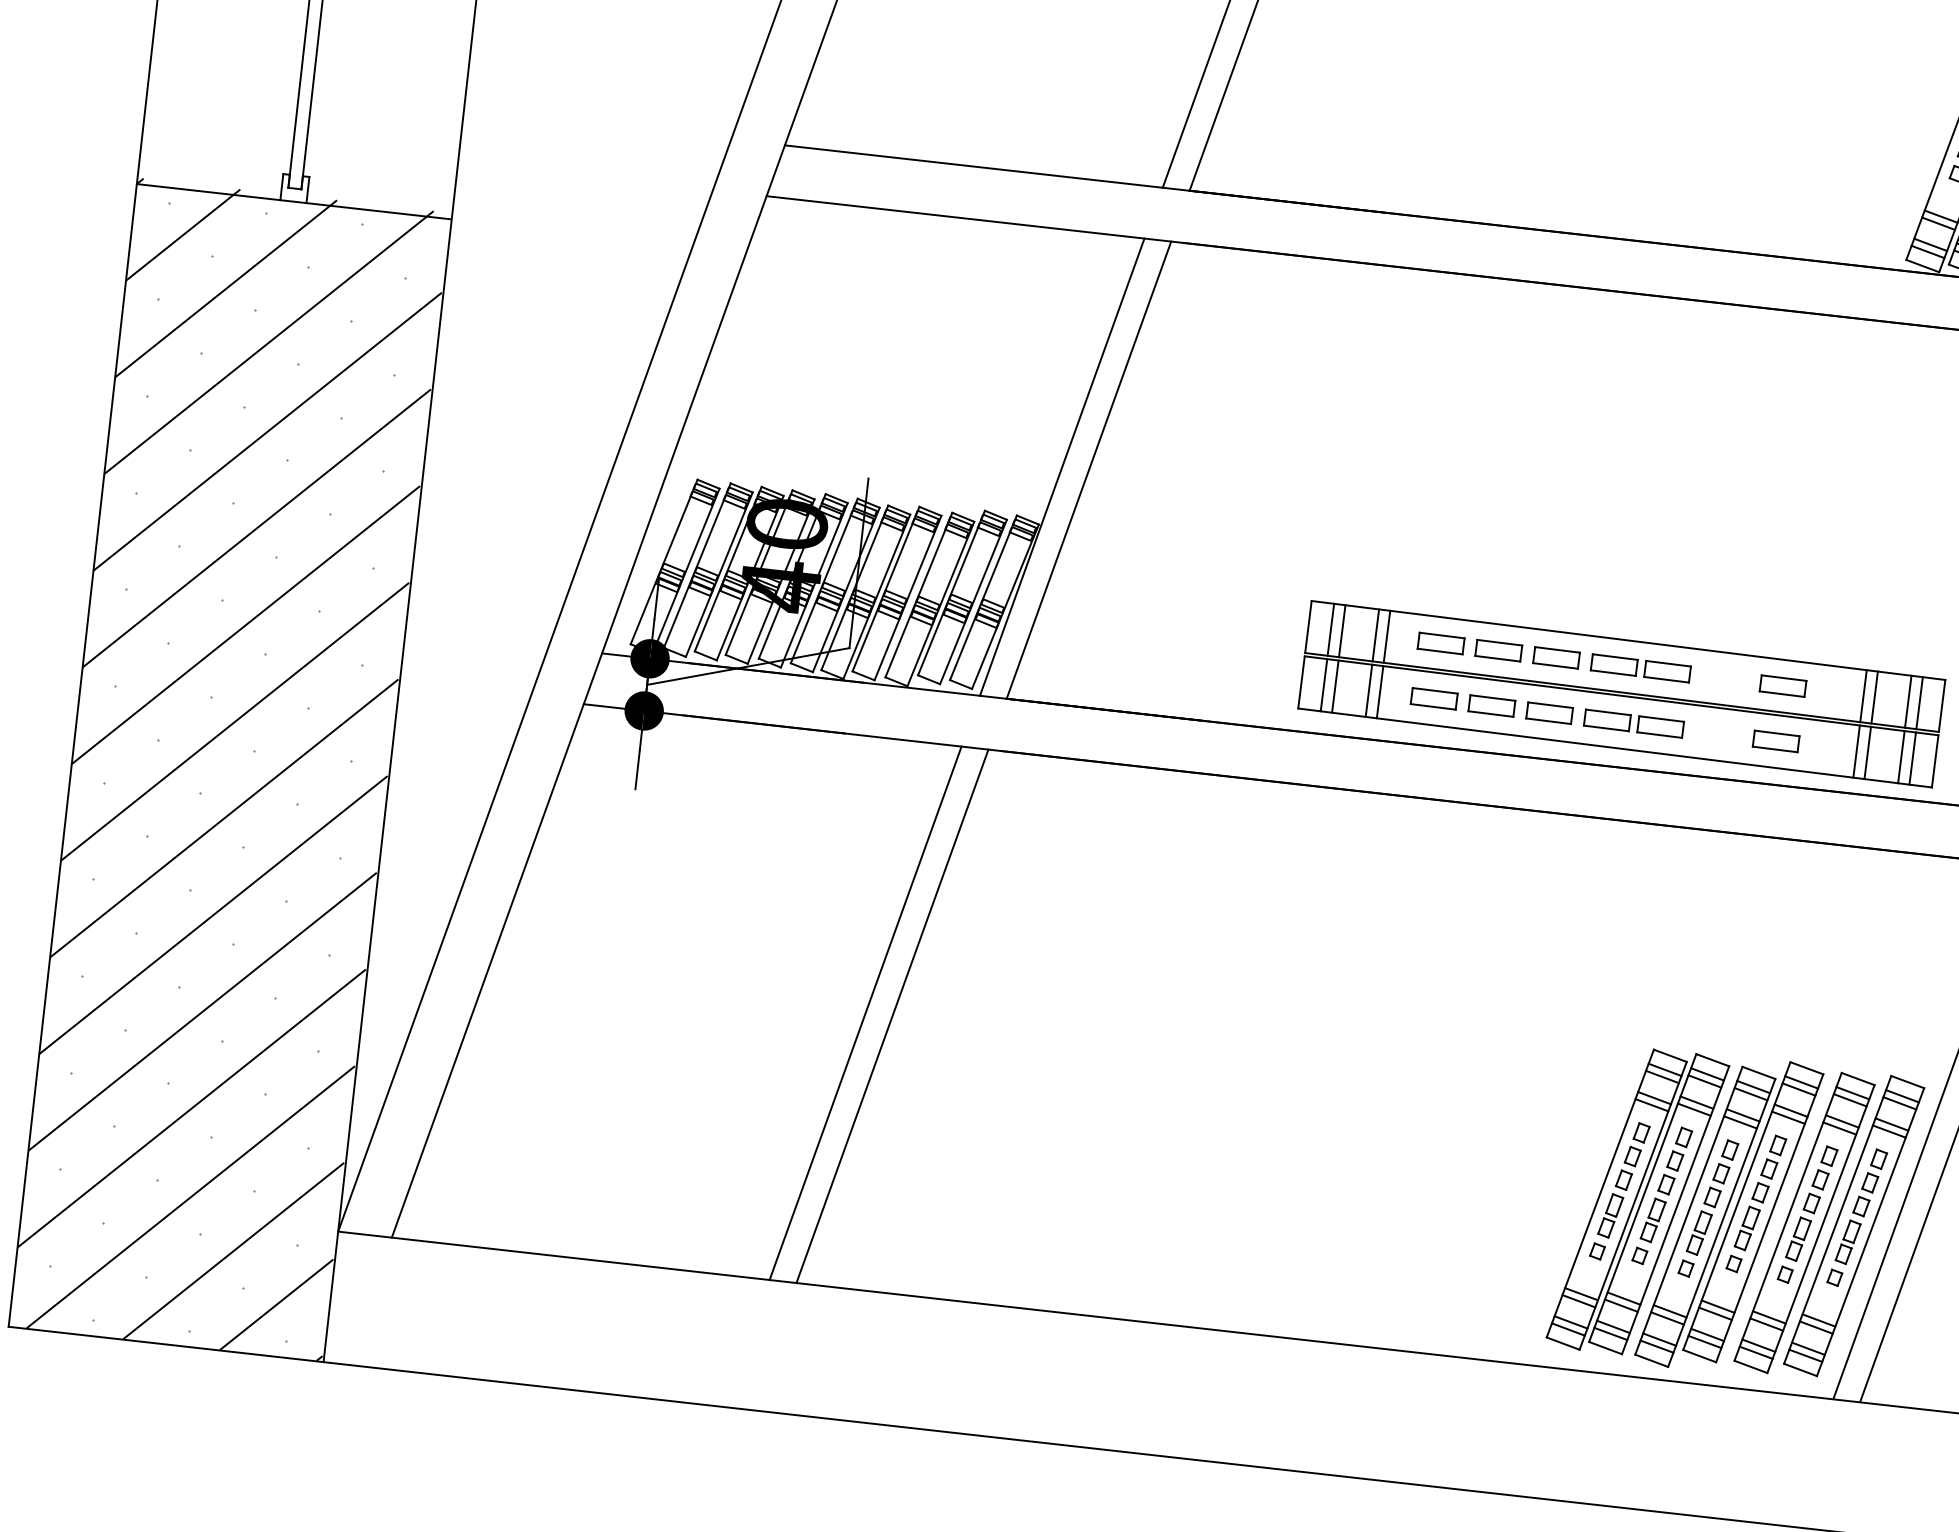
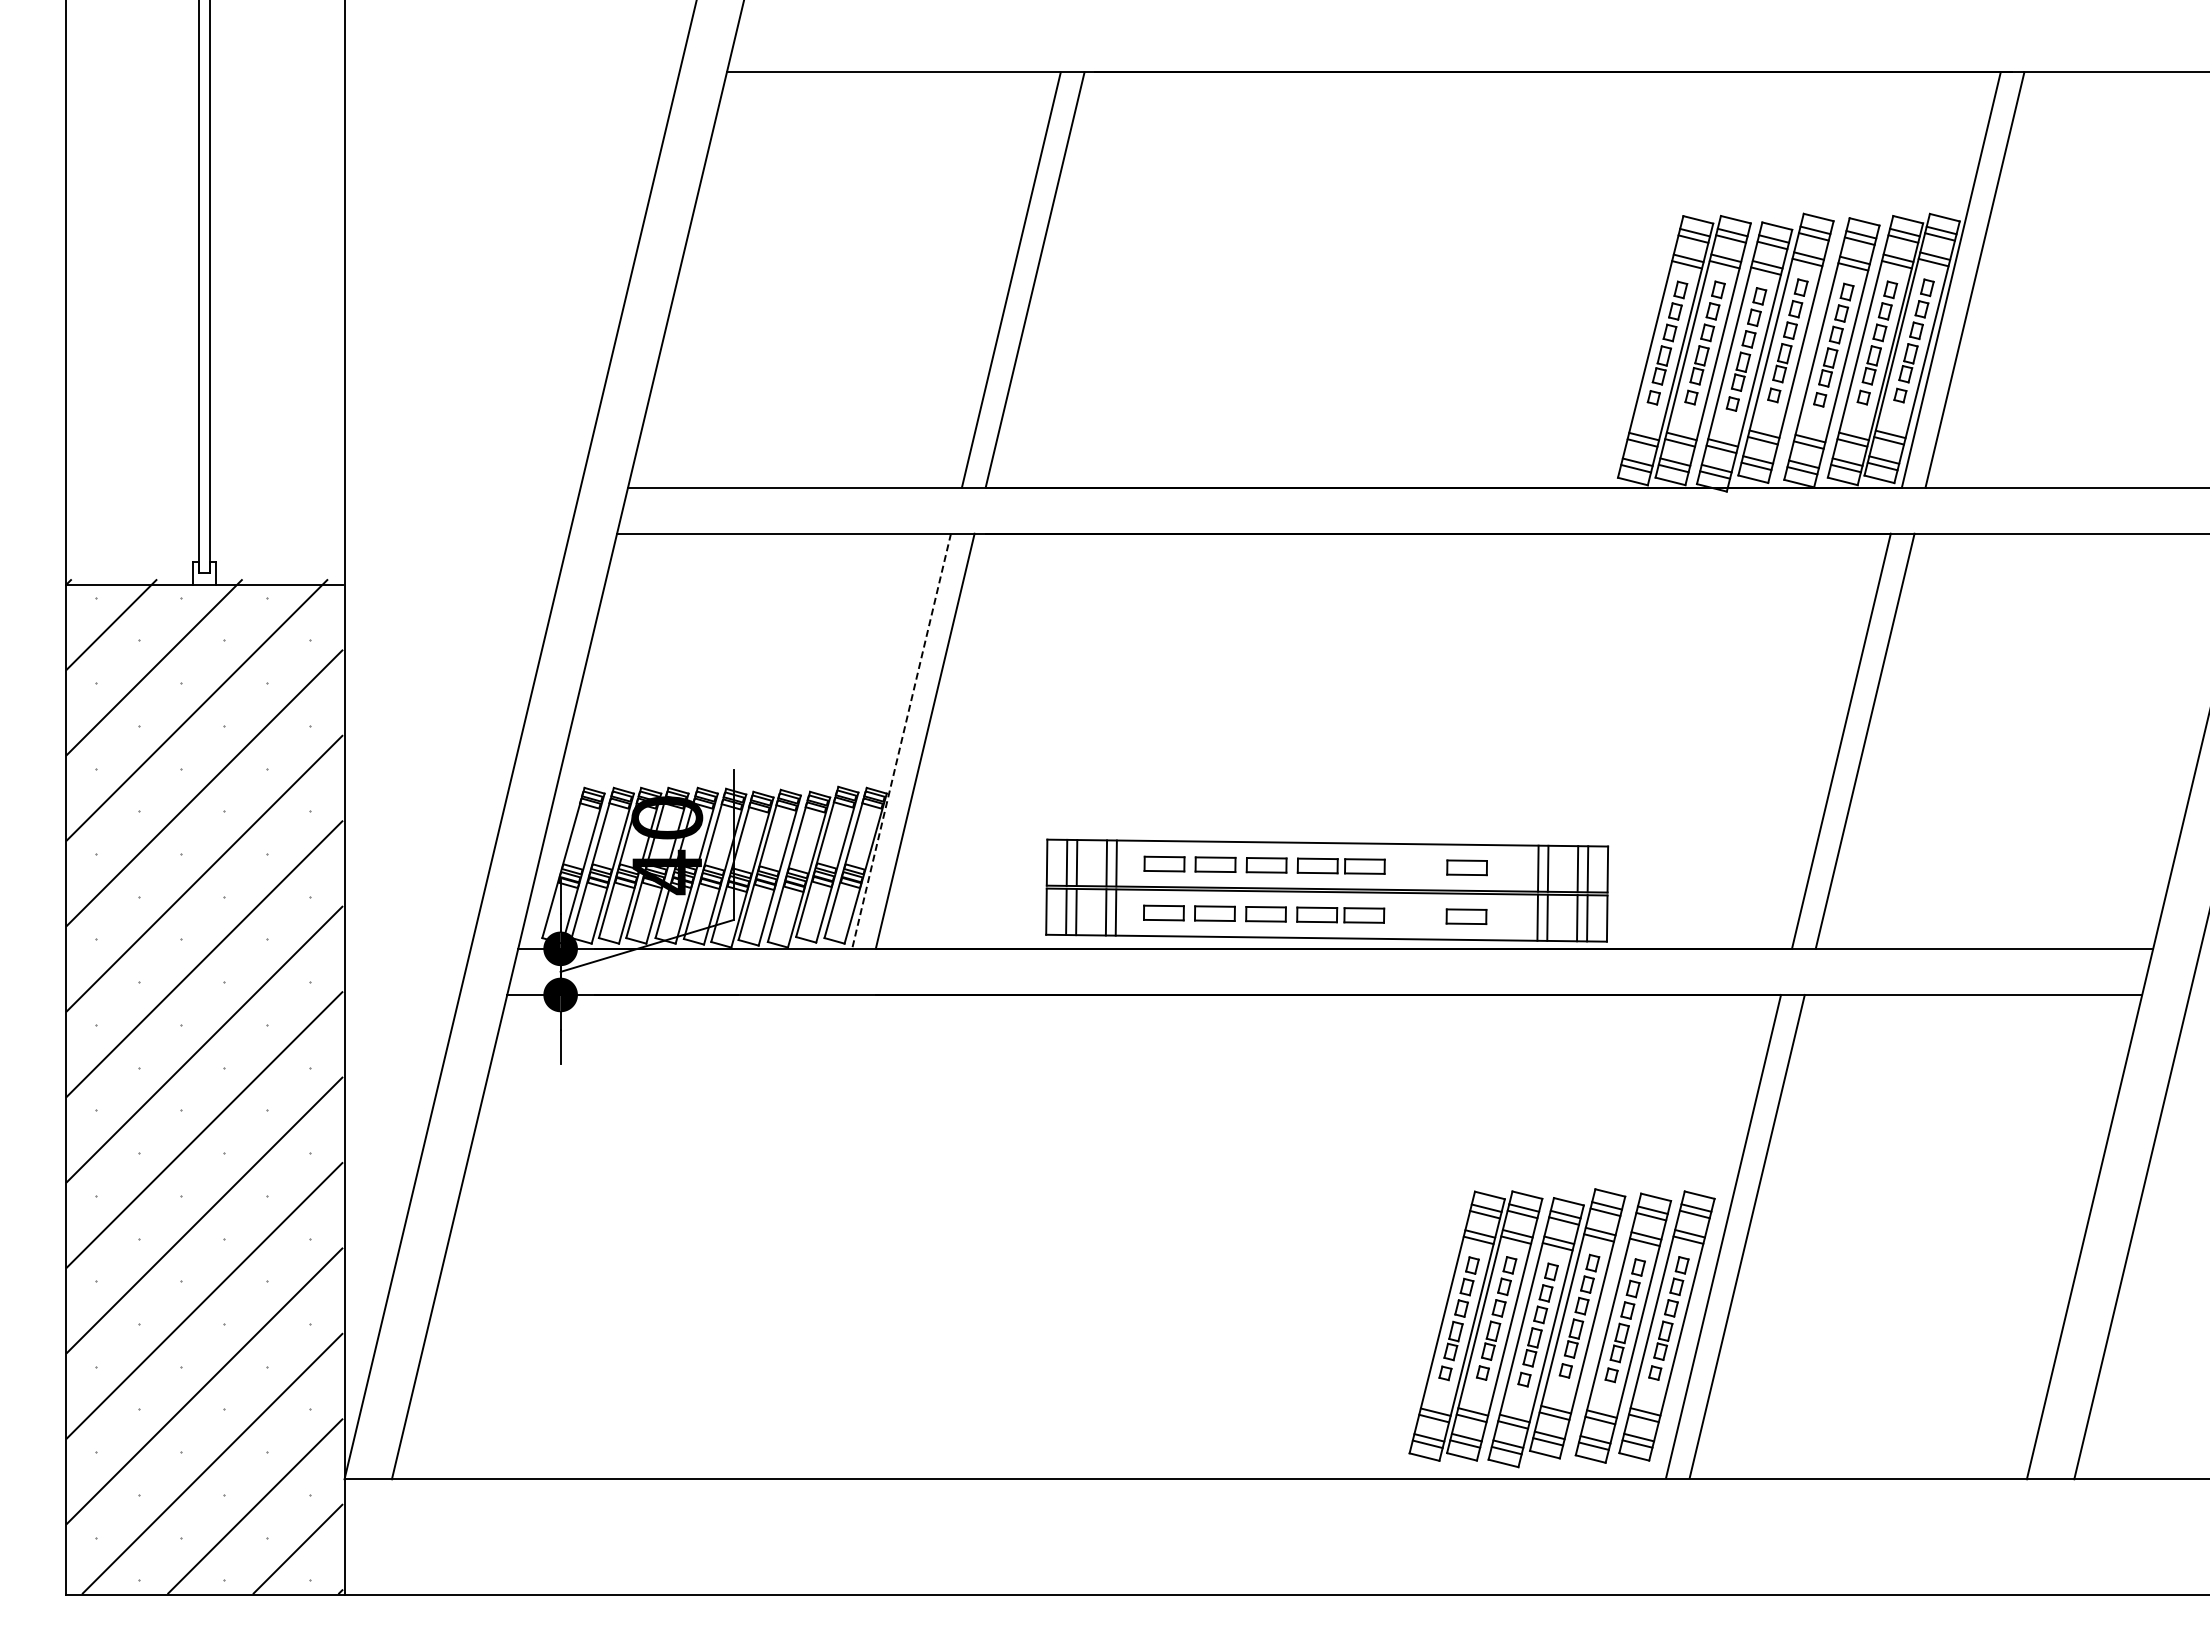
line: (1062, 467) -> (901, 741), solid -> dashed
part: (1622, 694) -> (1327, 890), moved
line: (865, 1012) -> (783, 1236), removed
line: (891, 1015) -> (806, 1236), removed

